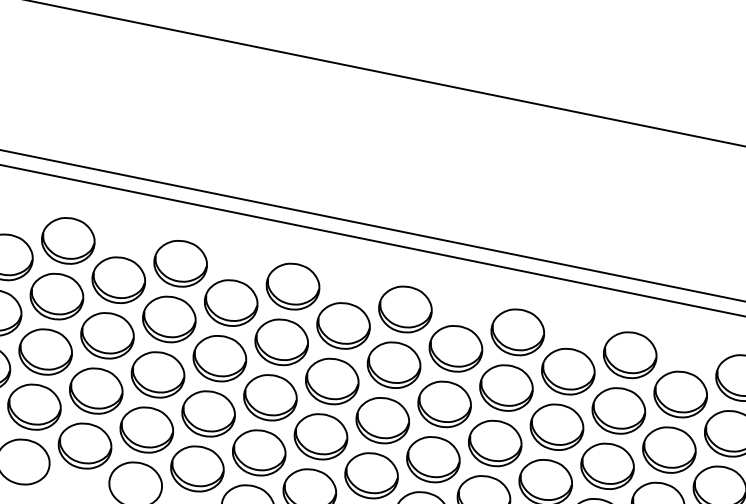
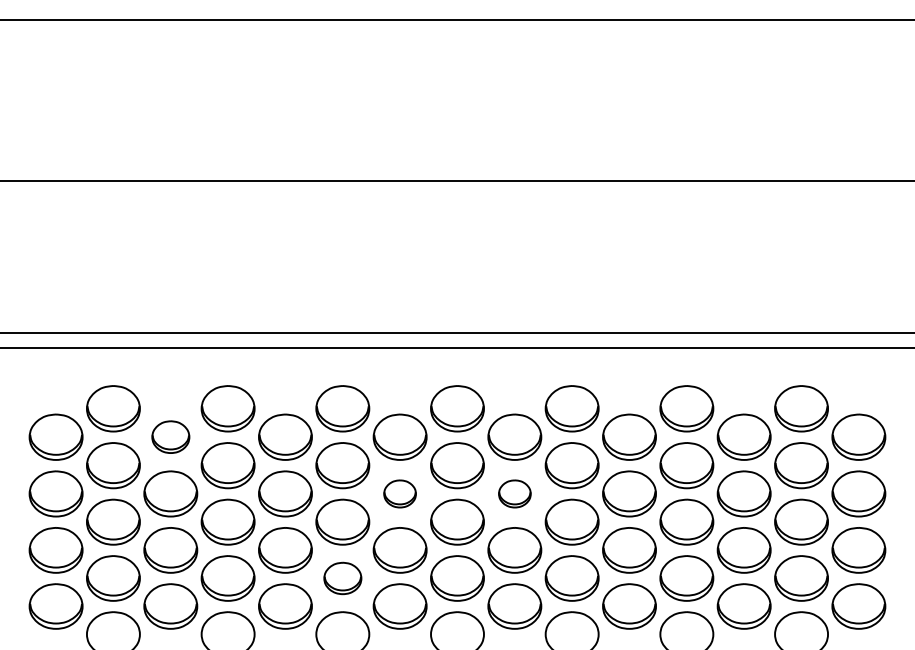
part: (118, 279) -> (170, 436), size x0.7
part: (331, 380) -> (399, 493), size x0.6
part: (444, 403) -> (514, 493), size x0.6
part: (258, 452) -> (342, 578), size x0.7

